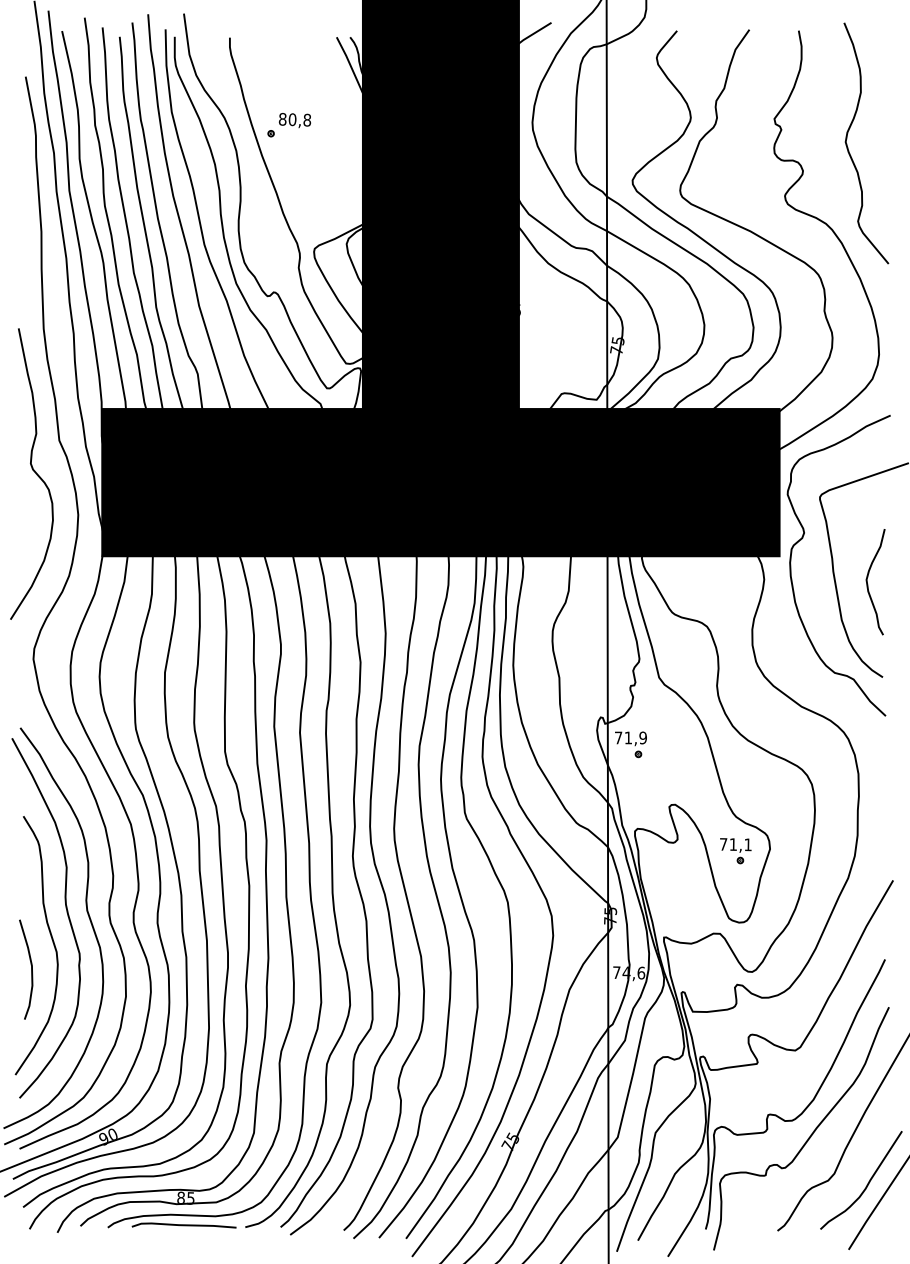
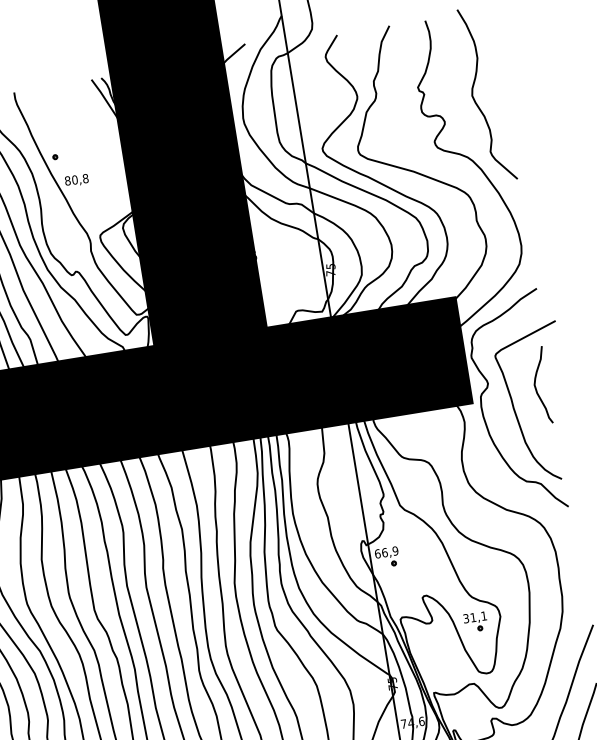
text: (294, 120) -> (76, 180), moved
curve: (868, 584) -> (536, 388), moved
text: (623, 737) -> (381, 553), 71,9 -> 66,9
text: (723, 844) -> (466, 618), 71,1 -> 31,1

